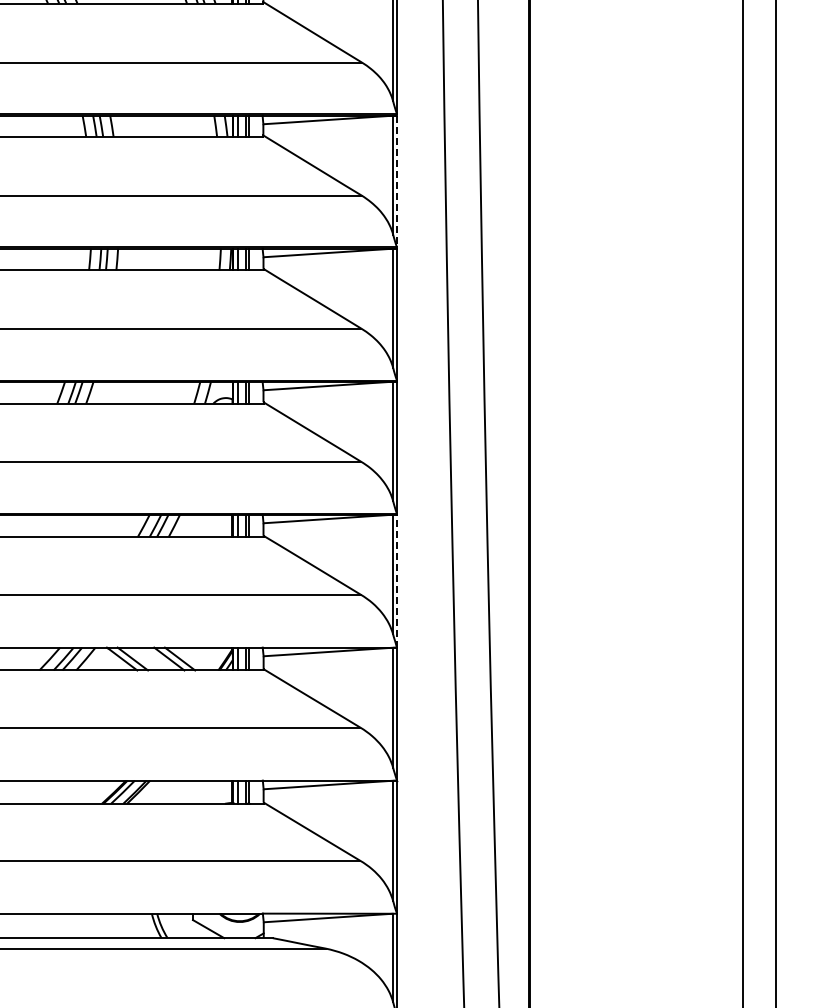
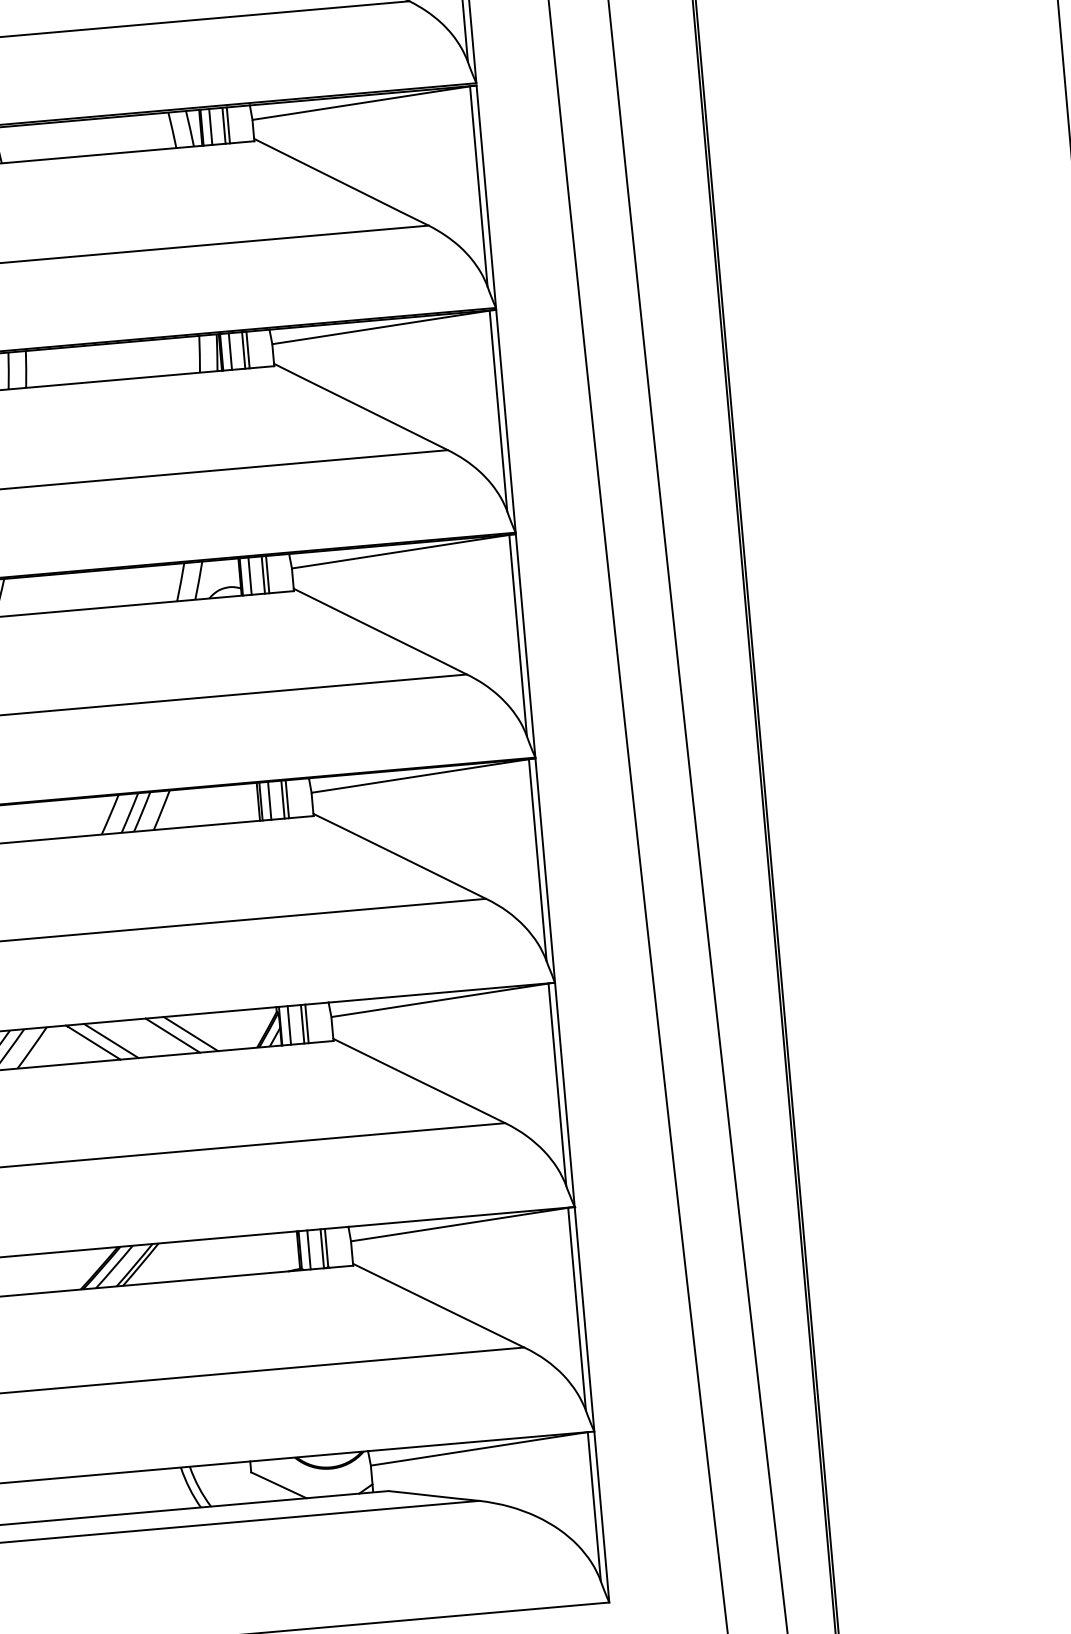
line: (397, 181) -> (487, 196), dashed -> solid
line: (397, 581) -> (546, 871), dashed -> solid

